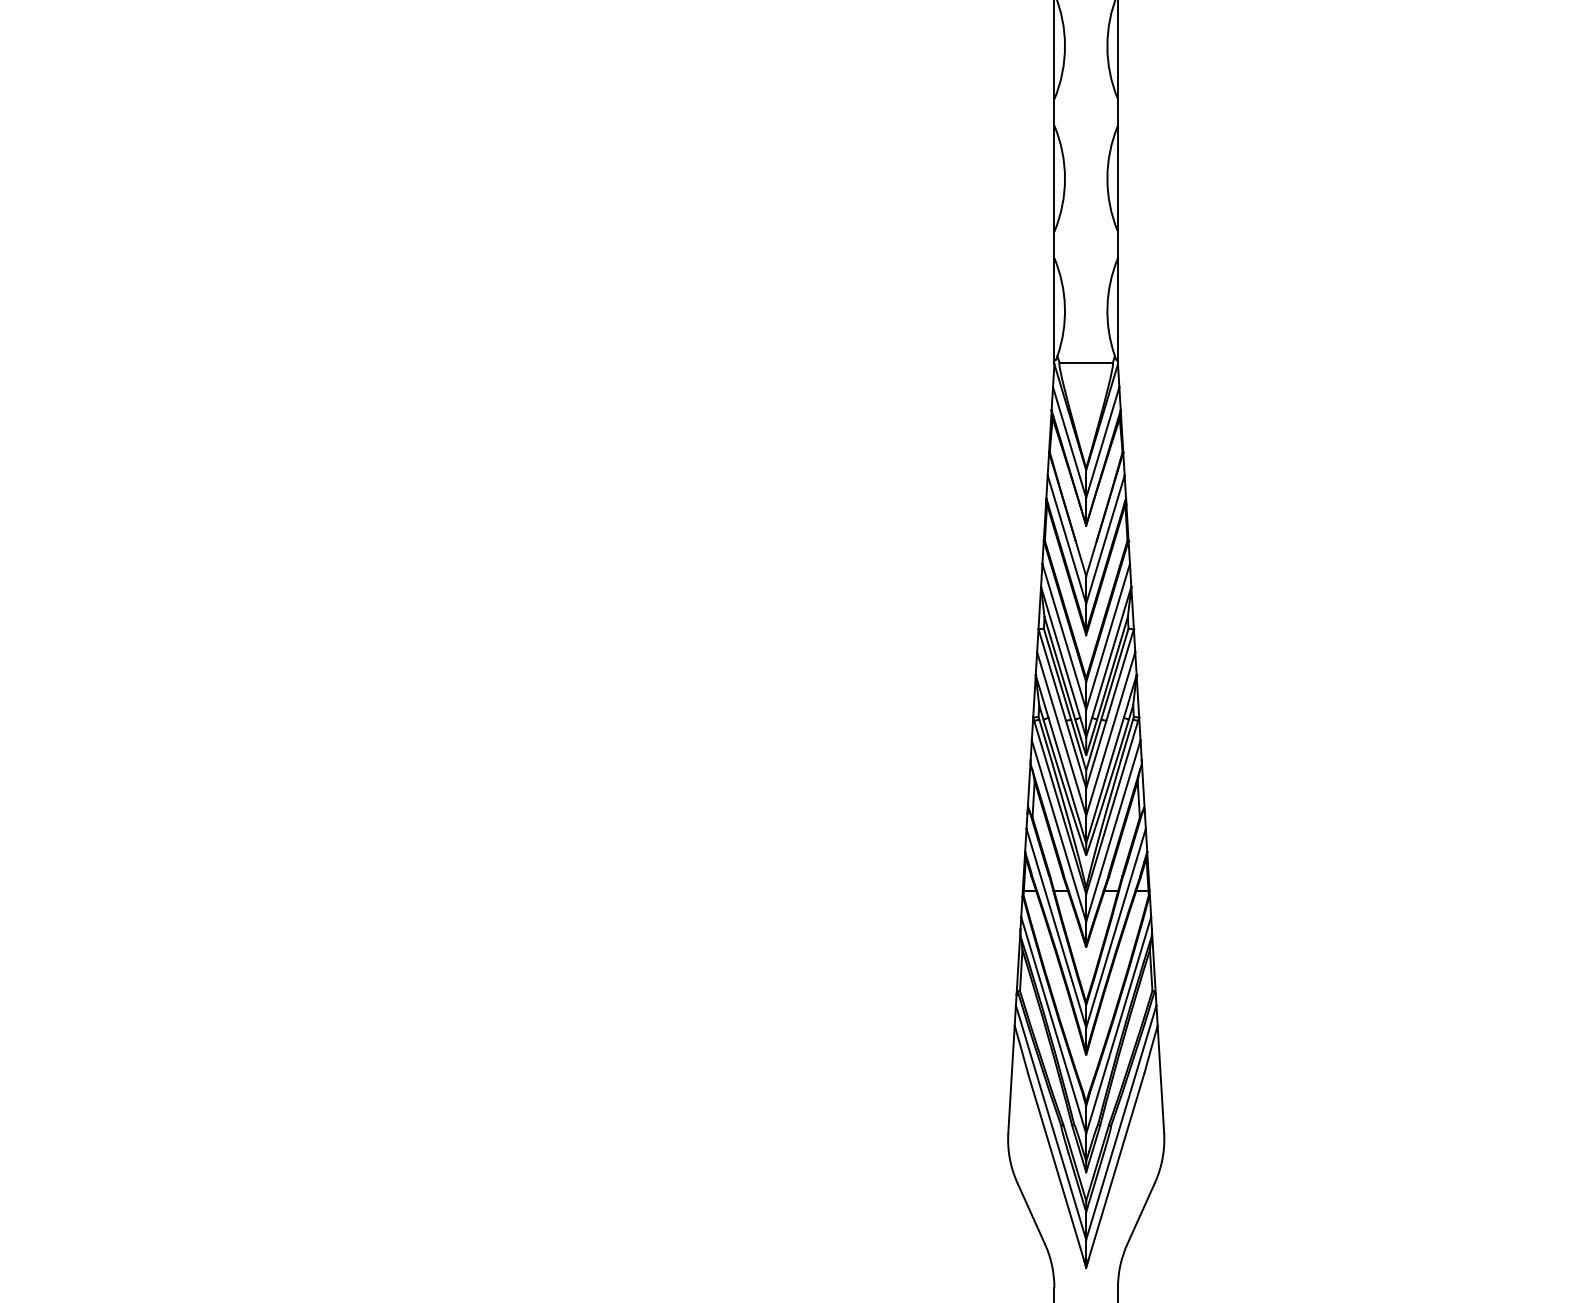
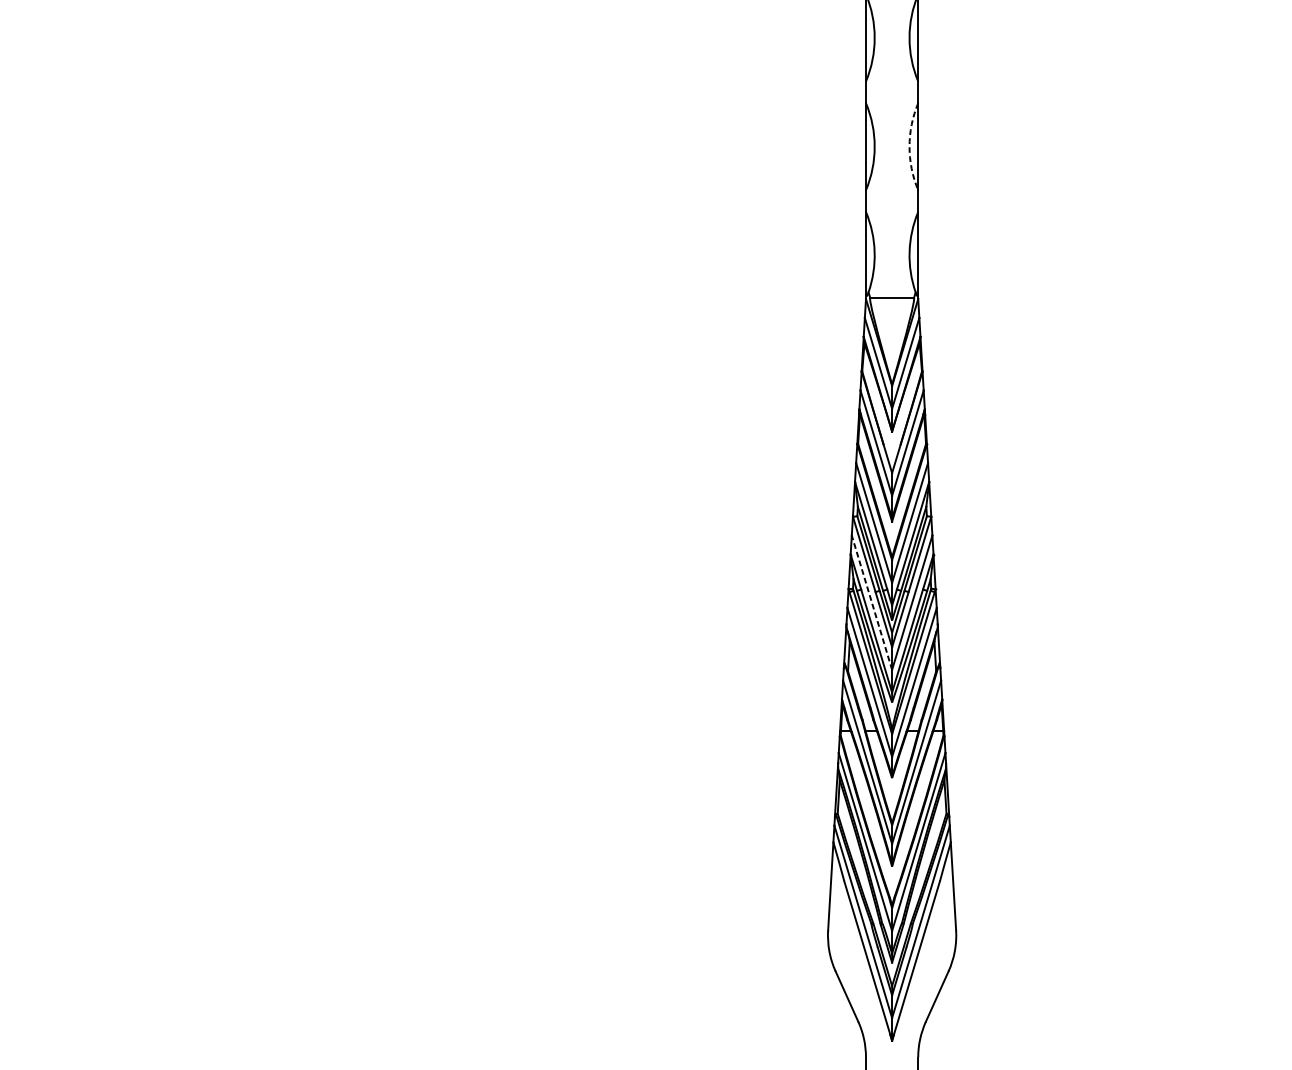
arc: (1107, 178) -> (909, 146), solid -> dashed
line: (1061, 733) -> (871, 602), solid -> dashed

